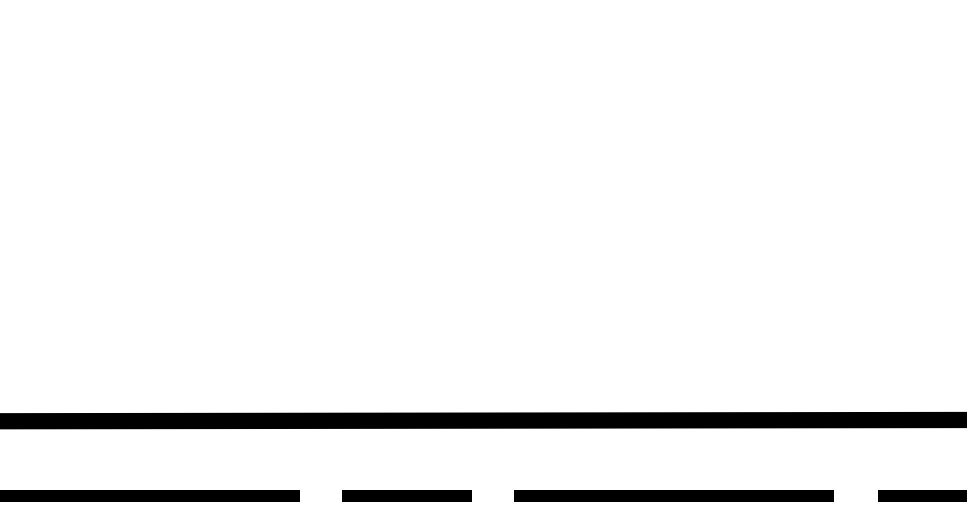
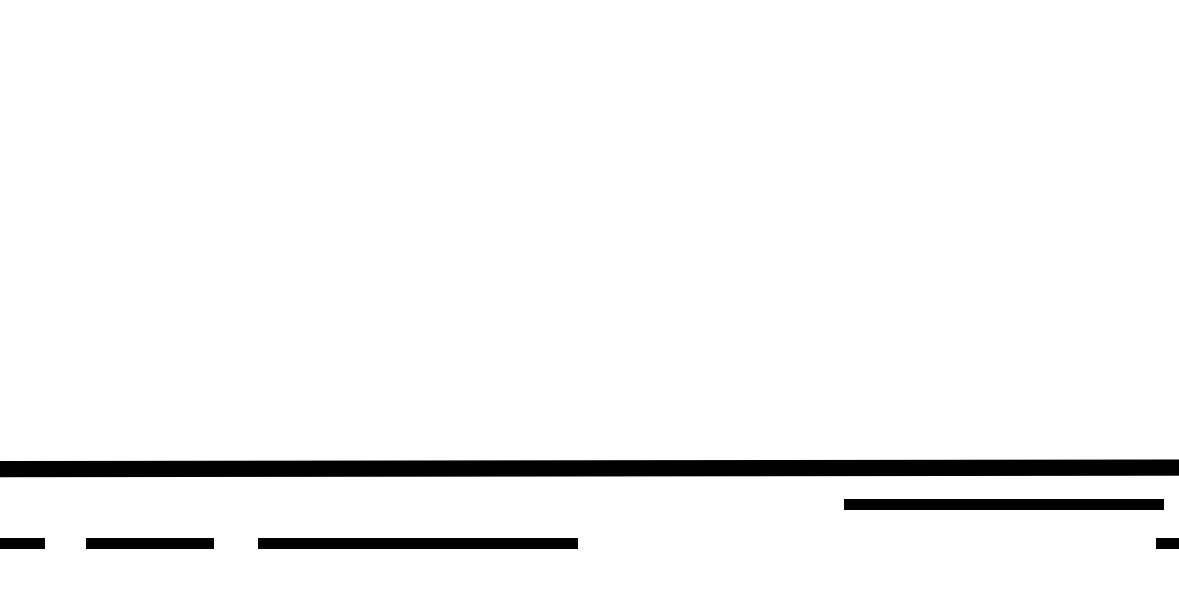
line: (406, 495) -> (684, 543), removed
line: (673, 495) -> (1003, 504), moved

